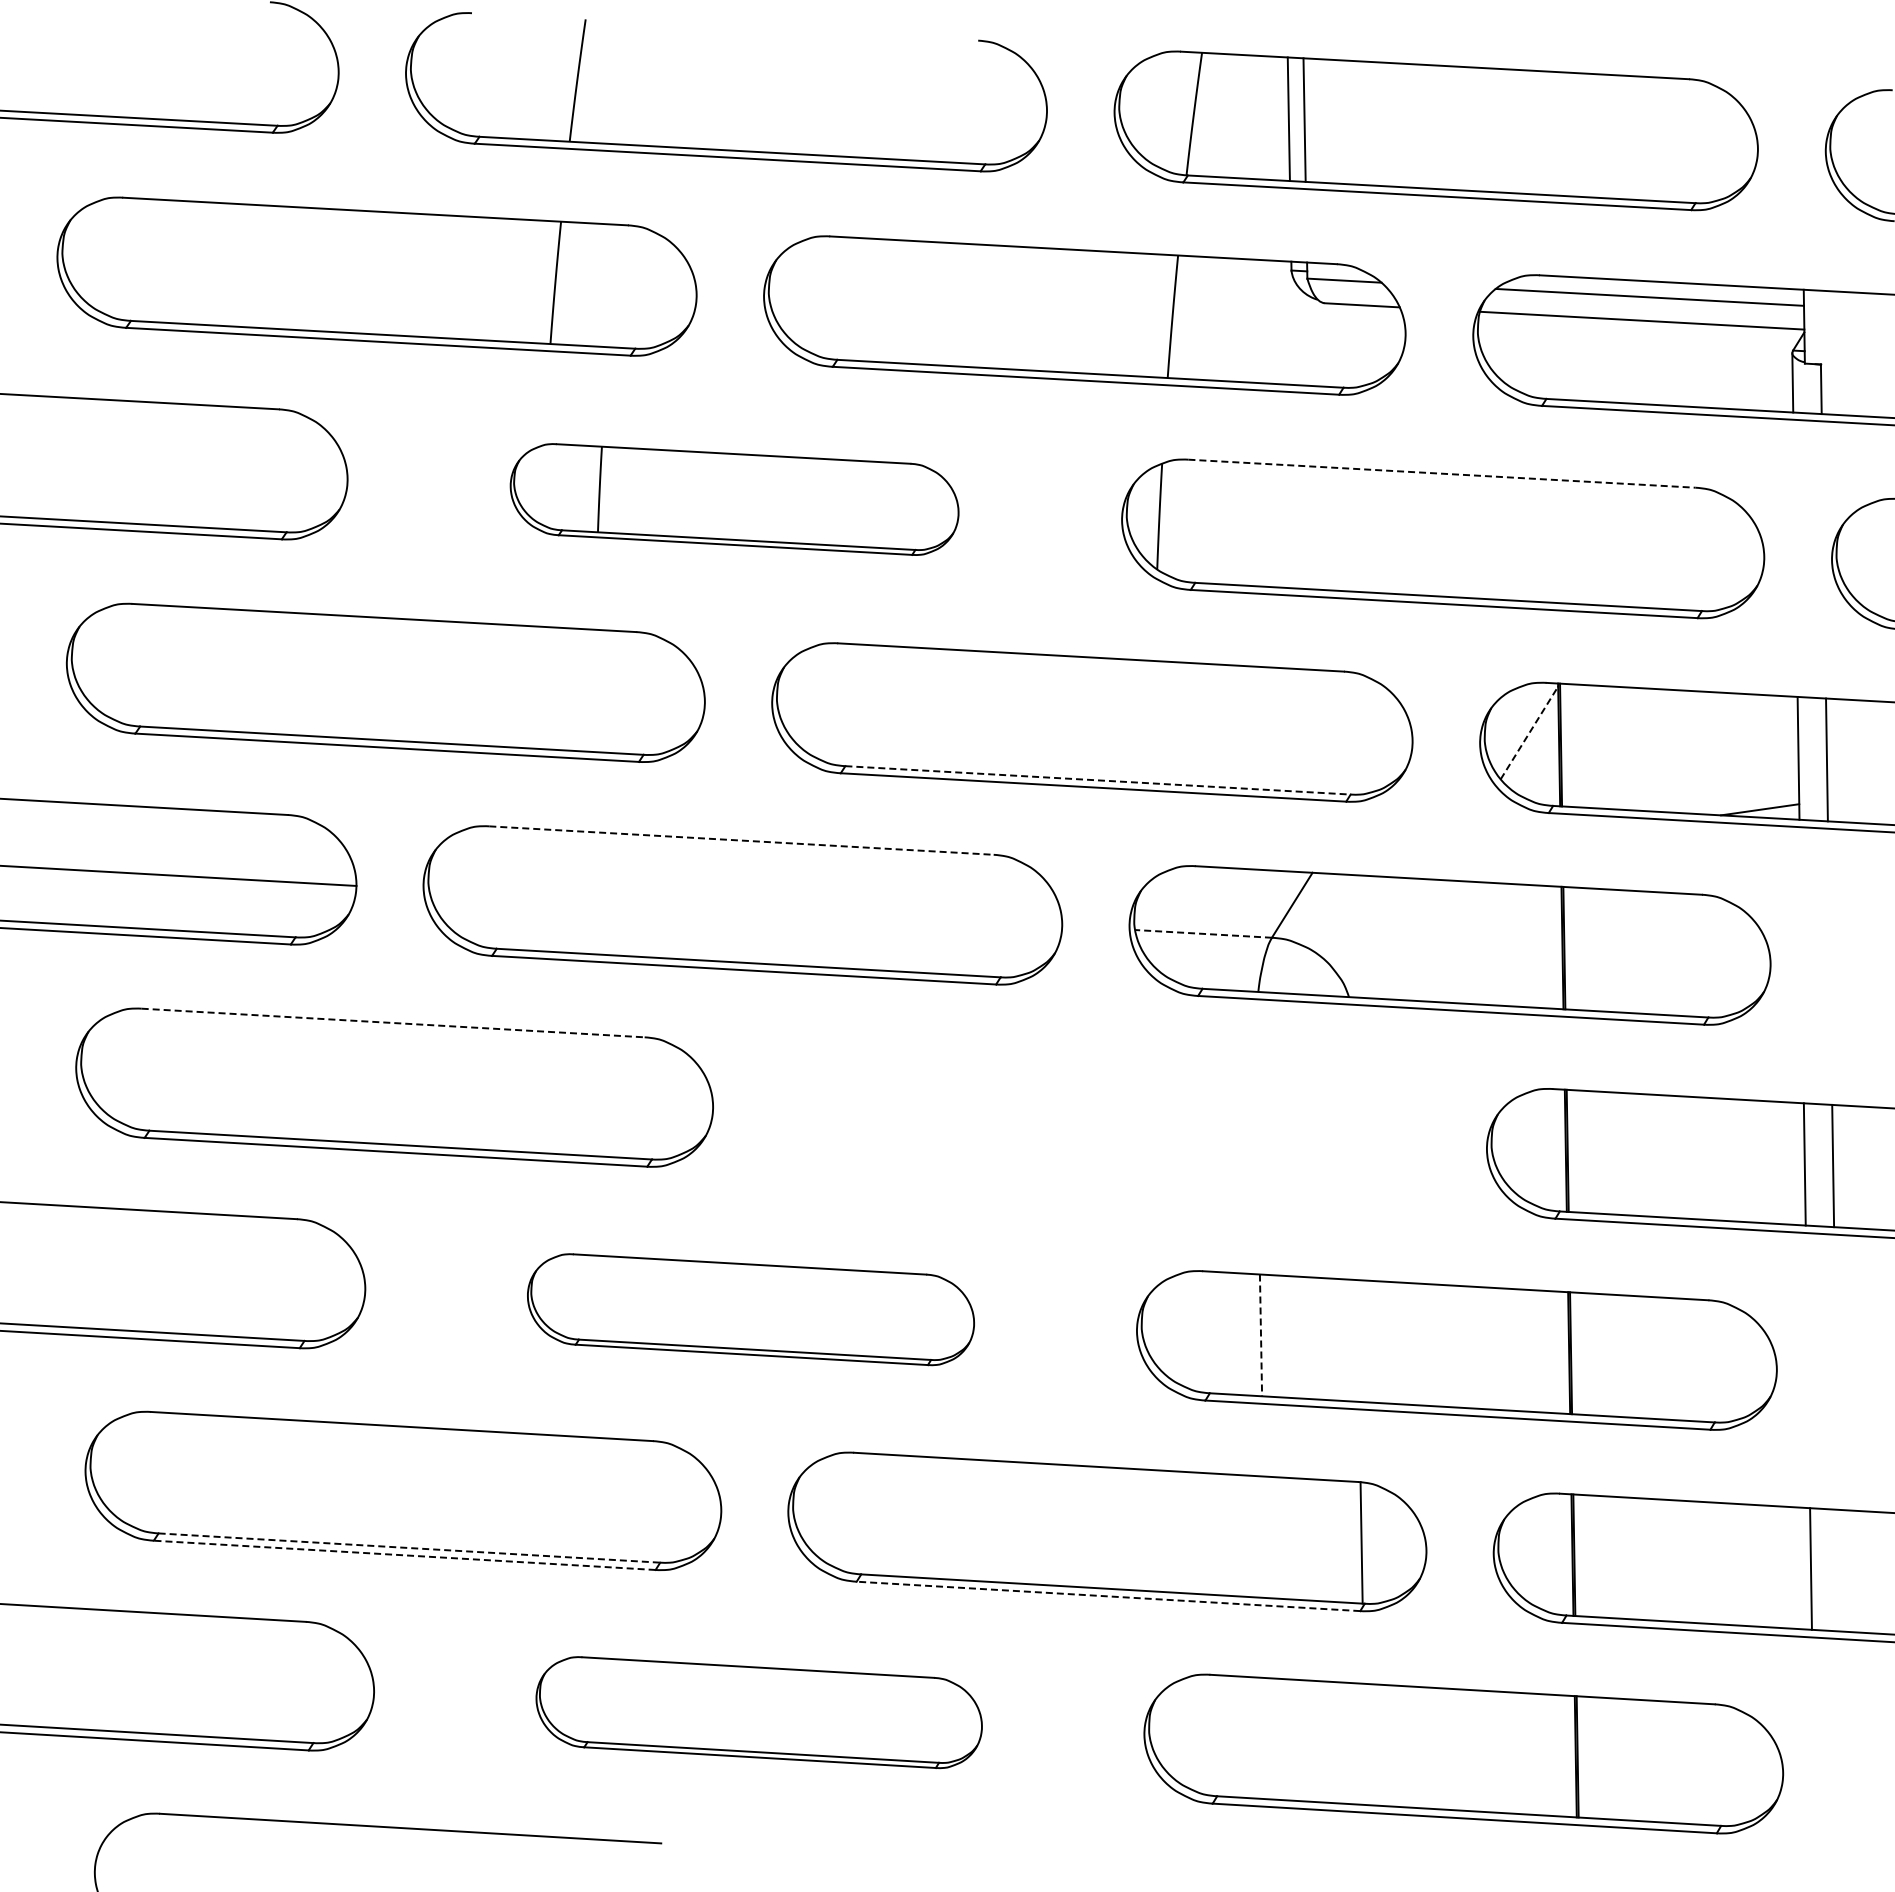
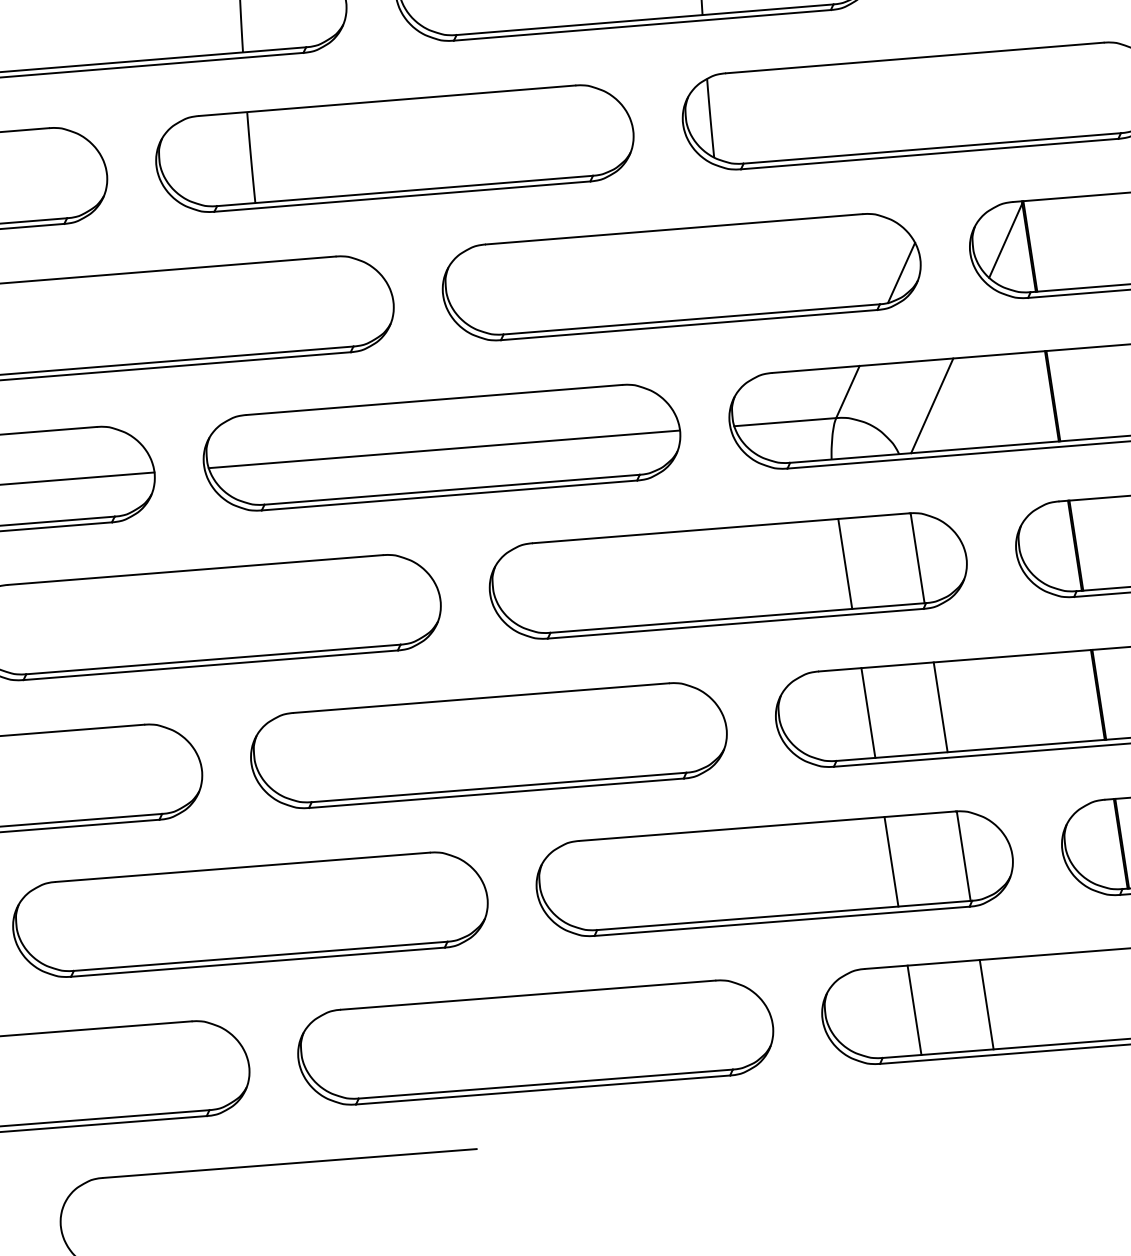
line: (1441, 473) -> (914, 57), dashed -> solid
part: (734, 499) -> (394, 148), size x1.43
line: (1529, 732) -> (1005, 240), dashed -> solid
line: (1384, 756) -> (901, 272), added
line: (1098, 780) -> (692, 319), dashed -> solid
line: (741, 840) -> (434, 399), dashed -> solid
line: (745, 907) -> (444, 449), added
line: (1203, 933) -> (785, 421), dashed -> solid
line: (1401, 938) -> (932, 405), added
line: (393, 1023) -> (195, 570), dashed -> solid
part: (1099, 1127) -> (728, 575), added
part: (750, 1309) -> (488, 745), size x1.43
line: (1261, 1335) -> (868, 713), dashed -> solid
line: (1358, 1340) -> (940, 706), added
line: (1264, 1536) -> (891, 861), added
line: (409, 1548) -> (260, 956), dashed -> solid
line: (404, 1555) -> (257, 962), dashed -> solid
line: (1108, 1596) -> (782, 921), dashed -> solid
part: (759, 1712) -> (535, 1042), size x1.43
line: (1268, 1738) -> (914, 1010), added
line: (1365, 1744) -> (987, 1004), added

